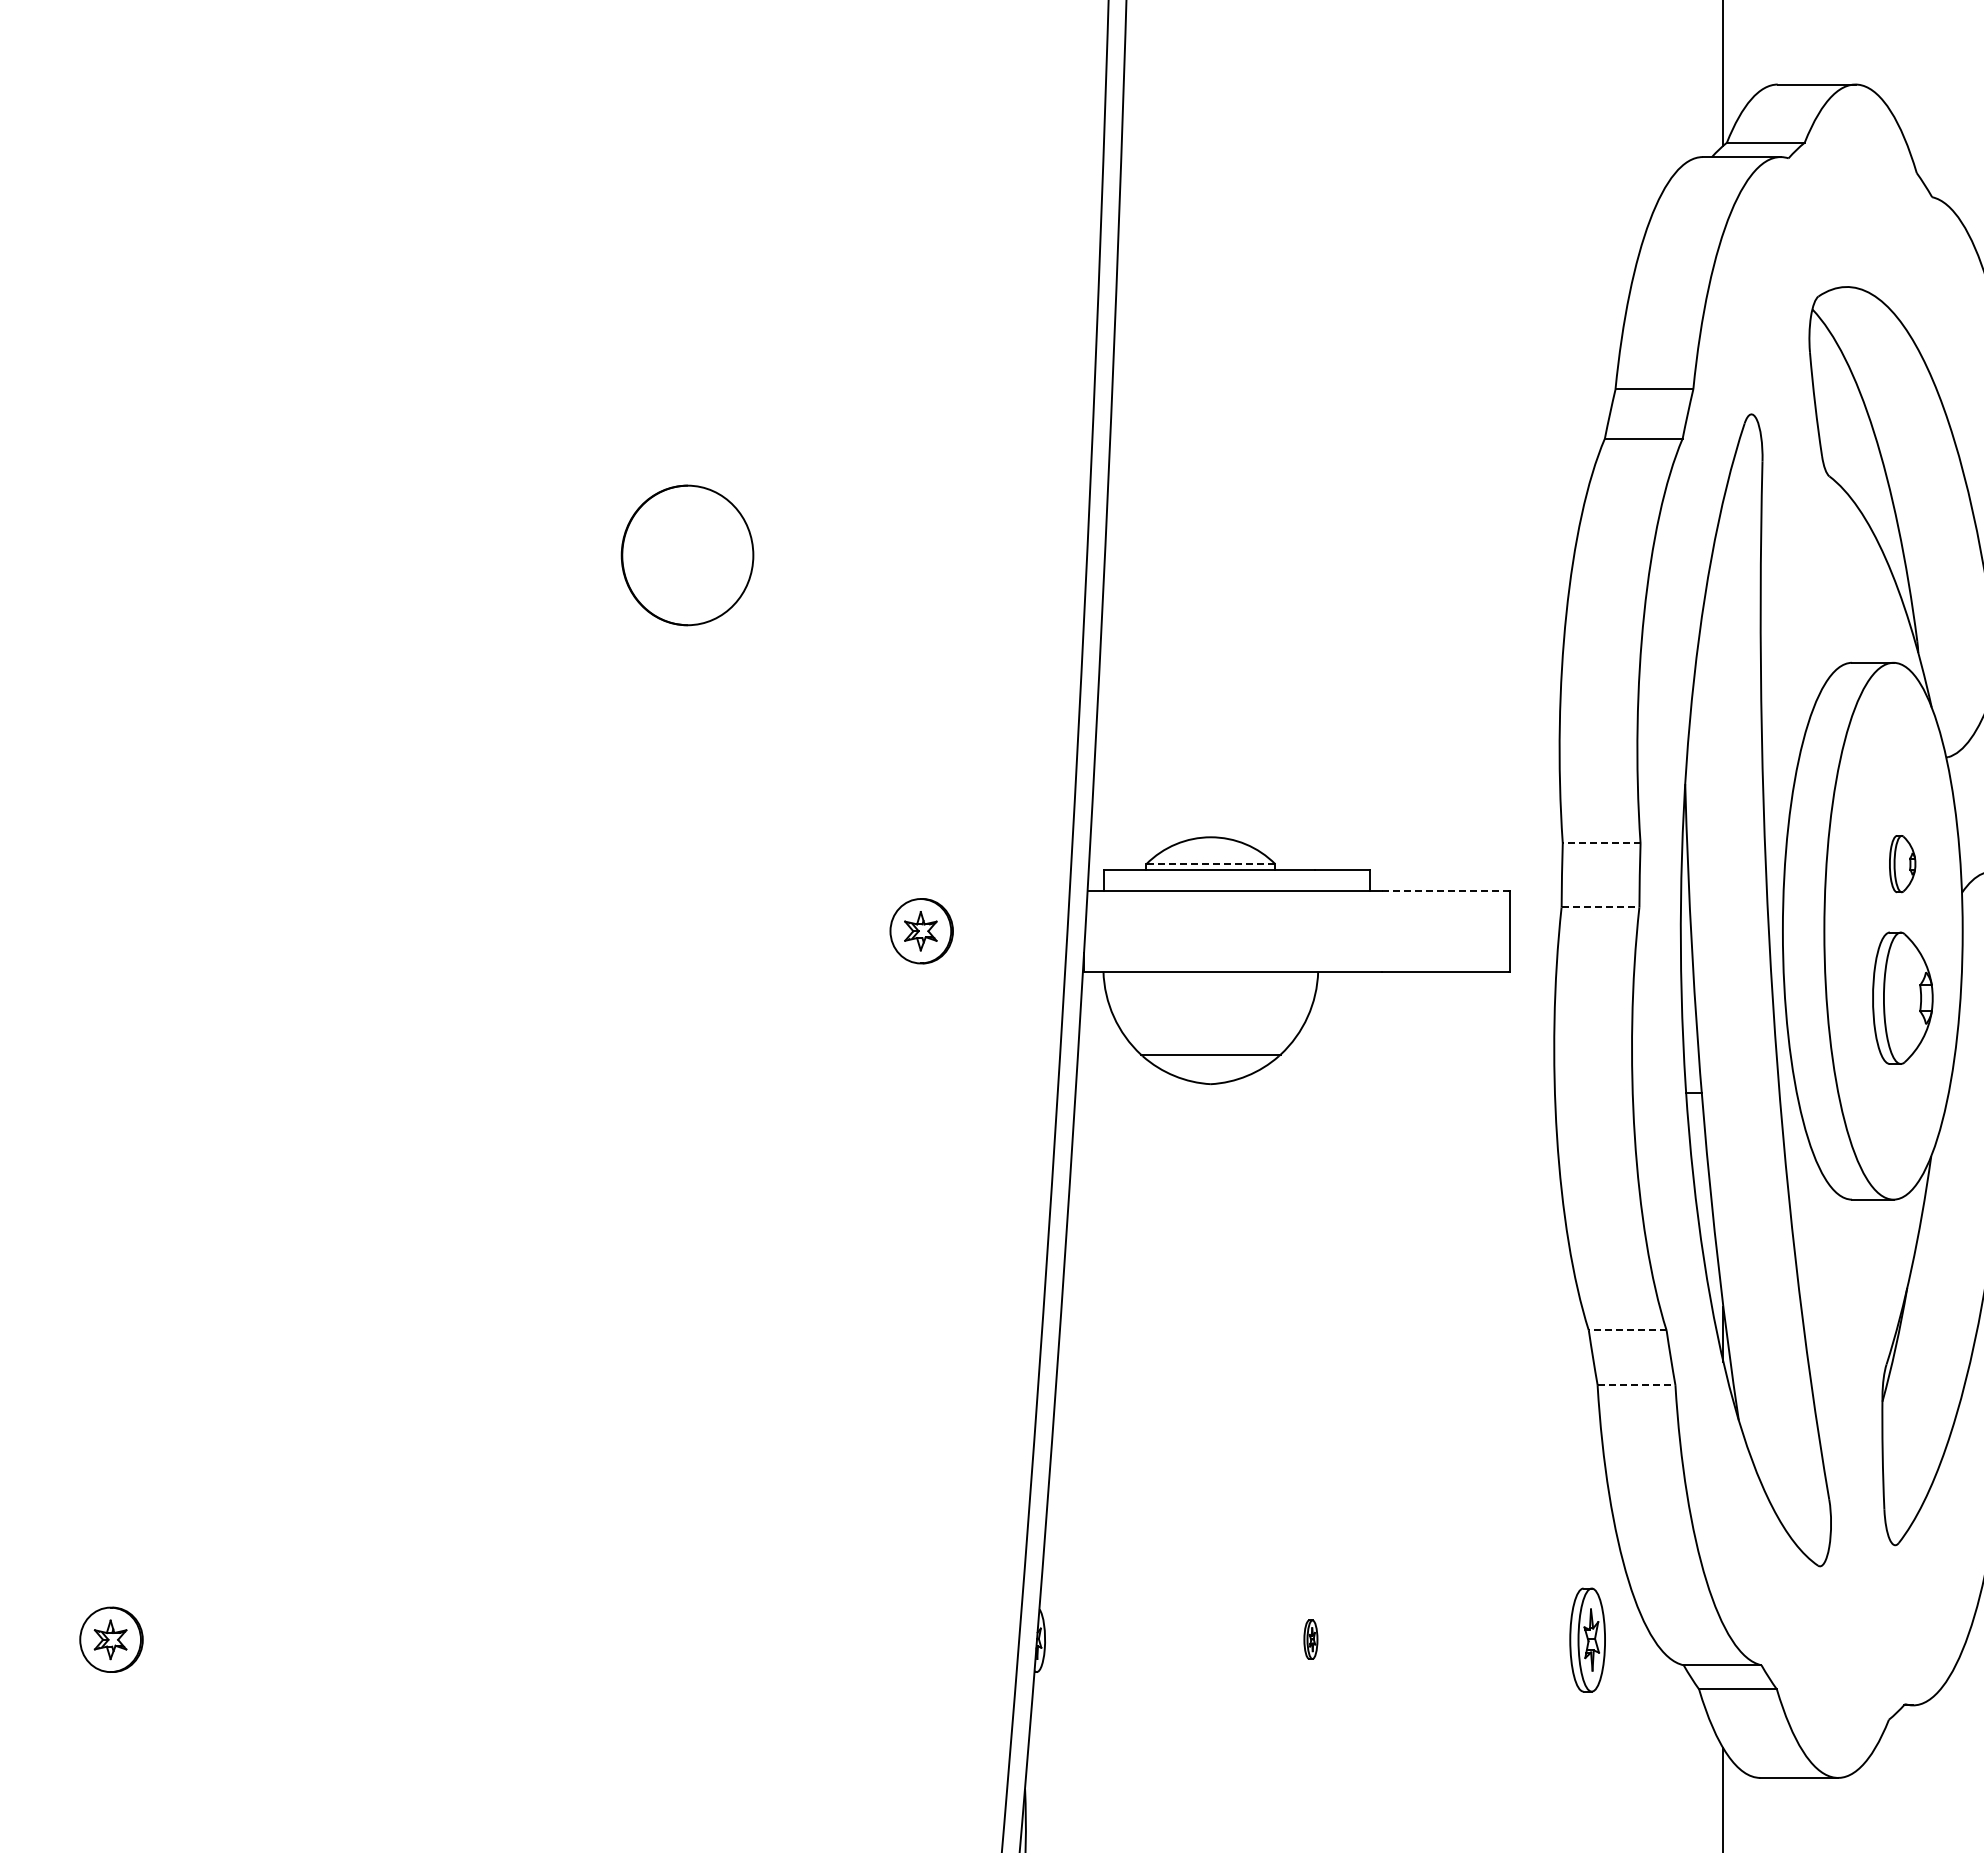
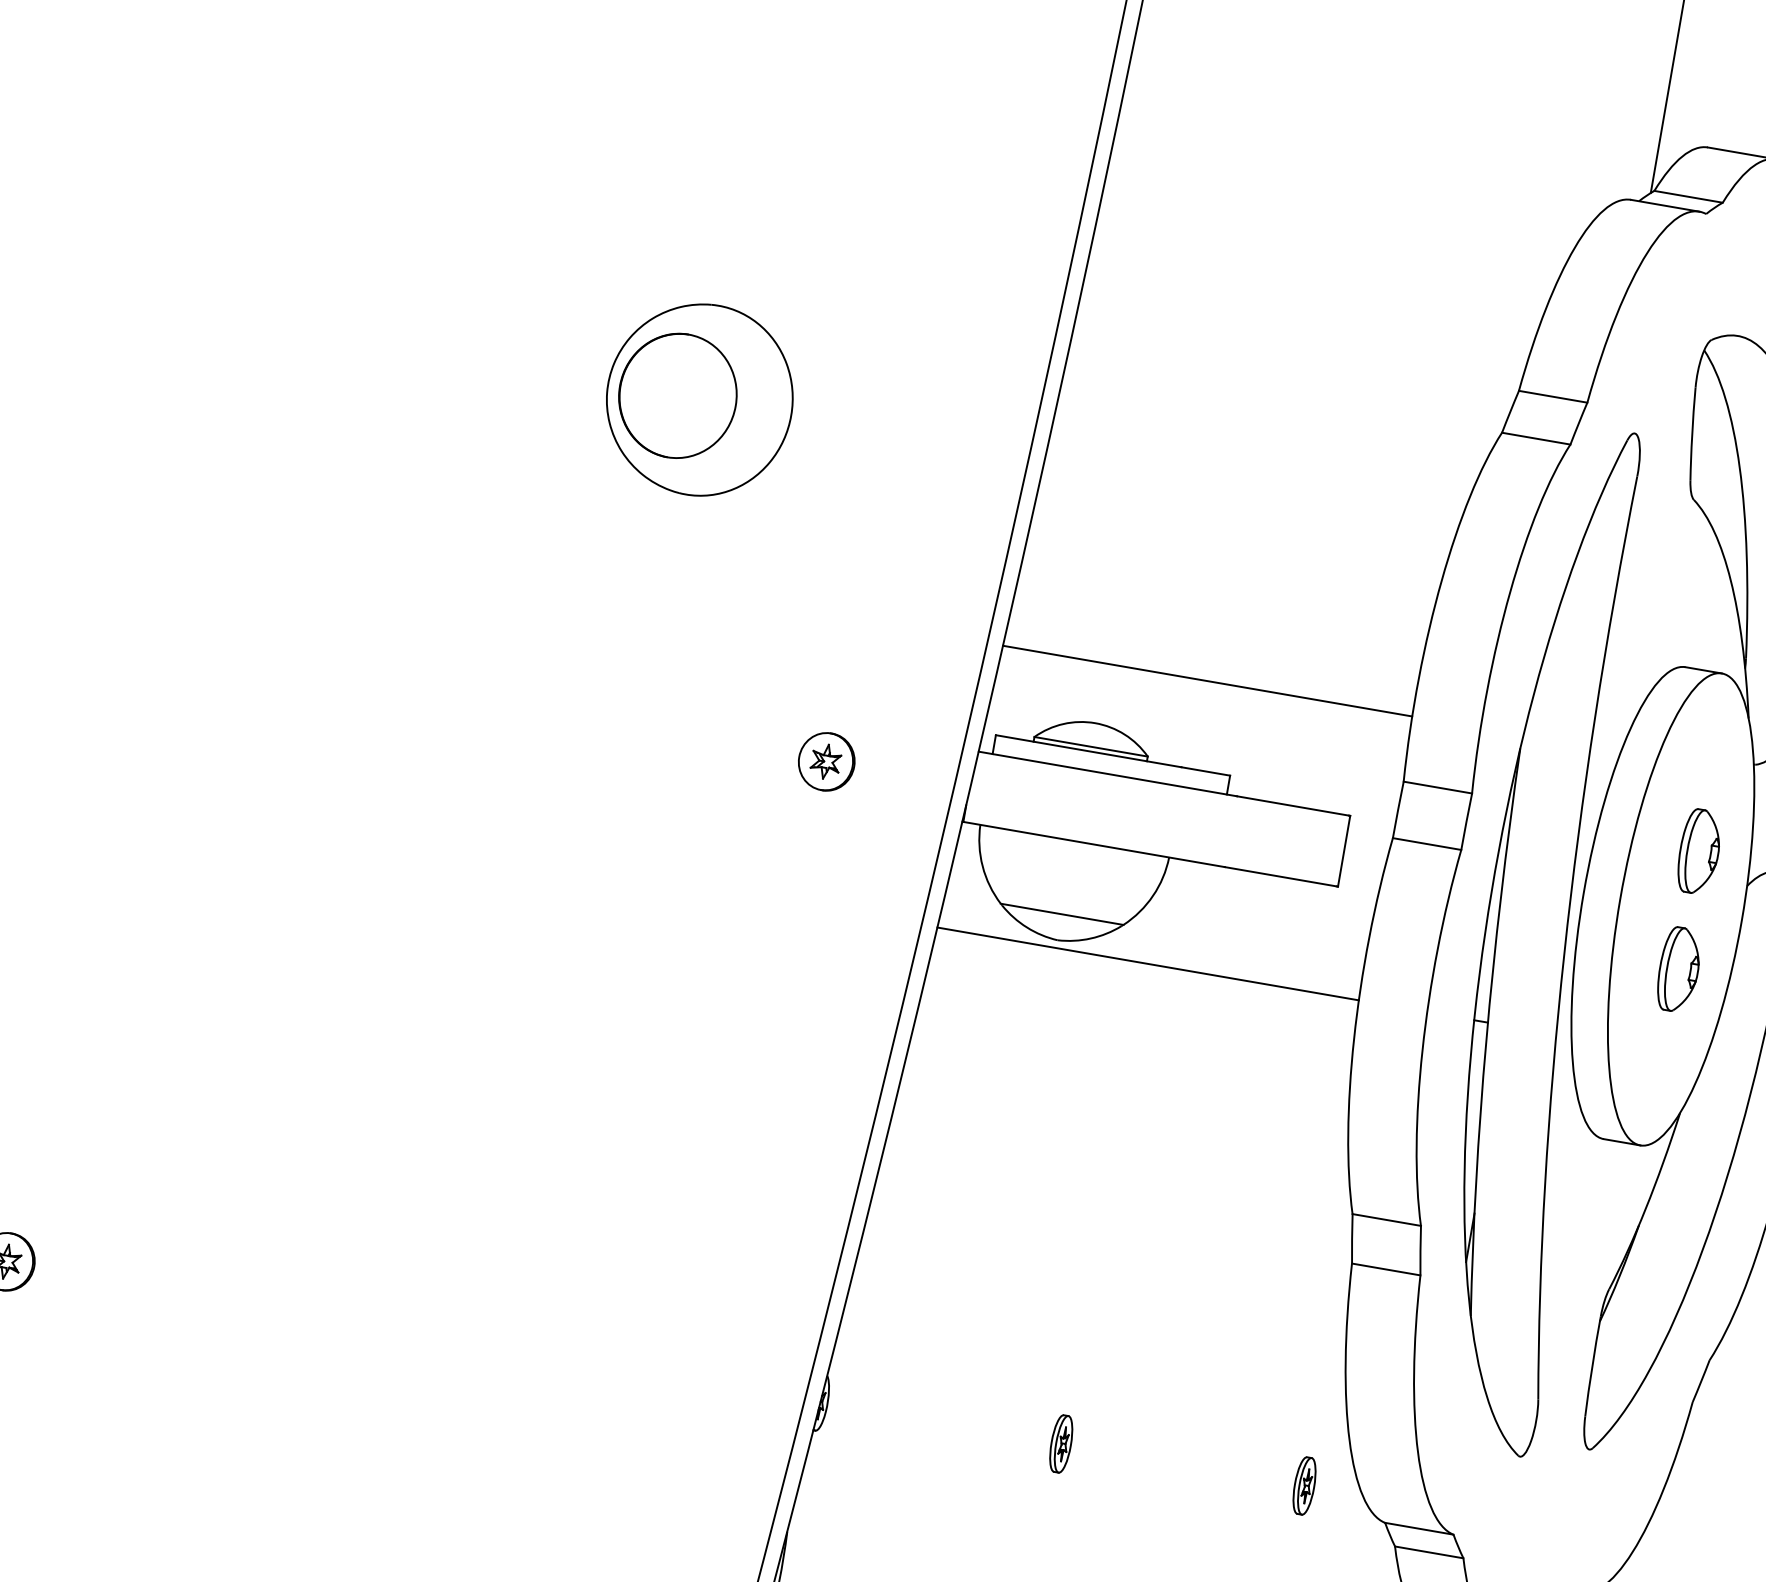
part: (712, 555) -> (699, 399), added
line: (1326, 769) -> (1207, 681), added
line: (1601, 843) -> (1437, 787), dashed -> solid
part: (1902, 863) -> (1699, 851), size x1.67
line: (1210, 864) -> (1090, 747), dashed -> solid
line: (1445, 890) -> (1293, 805), dashed -> solid
line: (1600, 907) -> (1427, 844), dashed -> solid
part: (1902, 998) -> (1678, 969), size x0.71
line: (1314, 1093) -> (1147, 964), added
line: (1627, 1330) -> (1386, 1220), dashed -> solid
line: (1636, 1385) -> (1386, 1269), dashed -> solid
part: (1310, 1639) -> (1060, 1443), size x1.67
part: (1587, 1639) -> (1304, 1485), size x0.62

